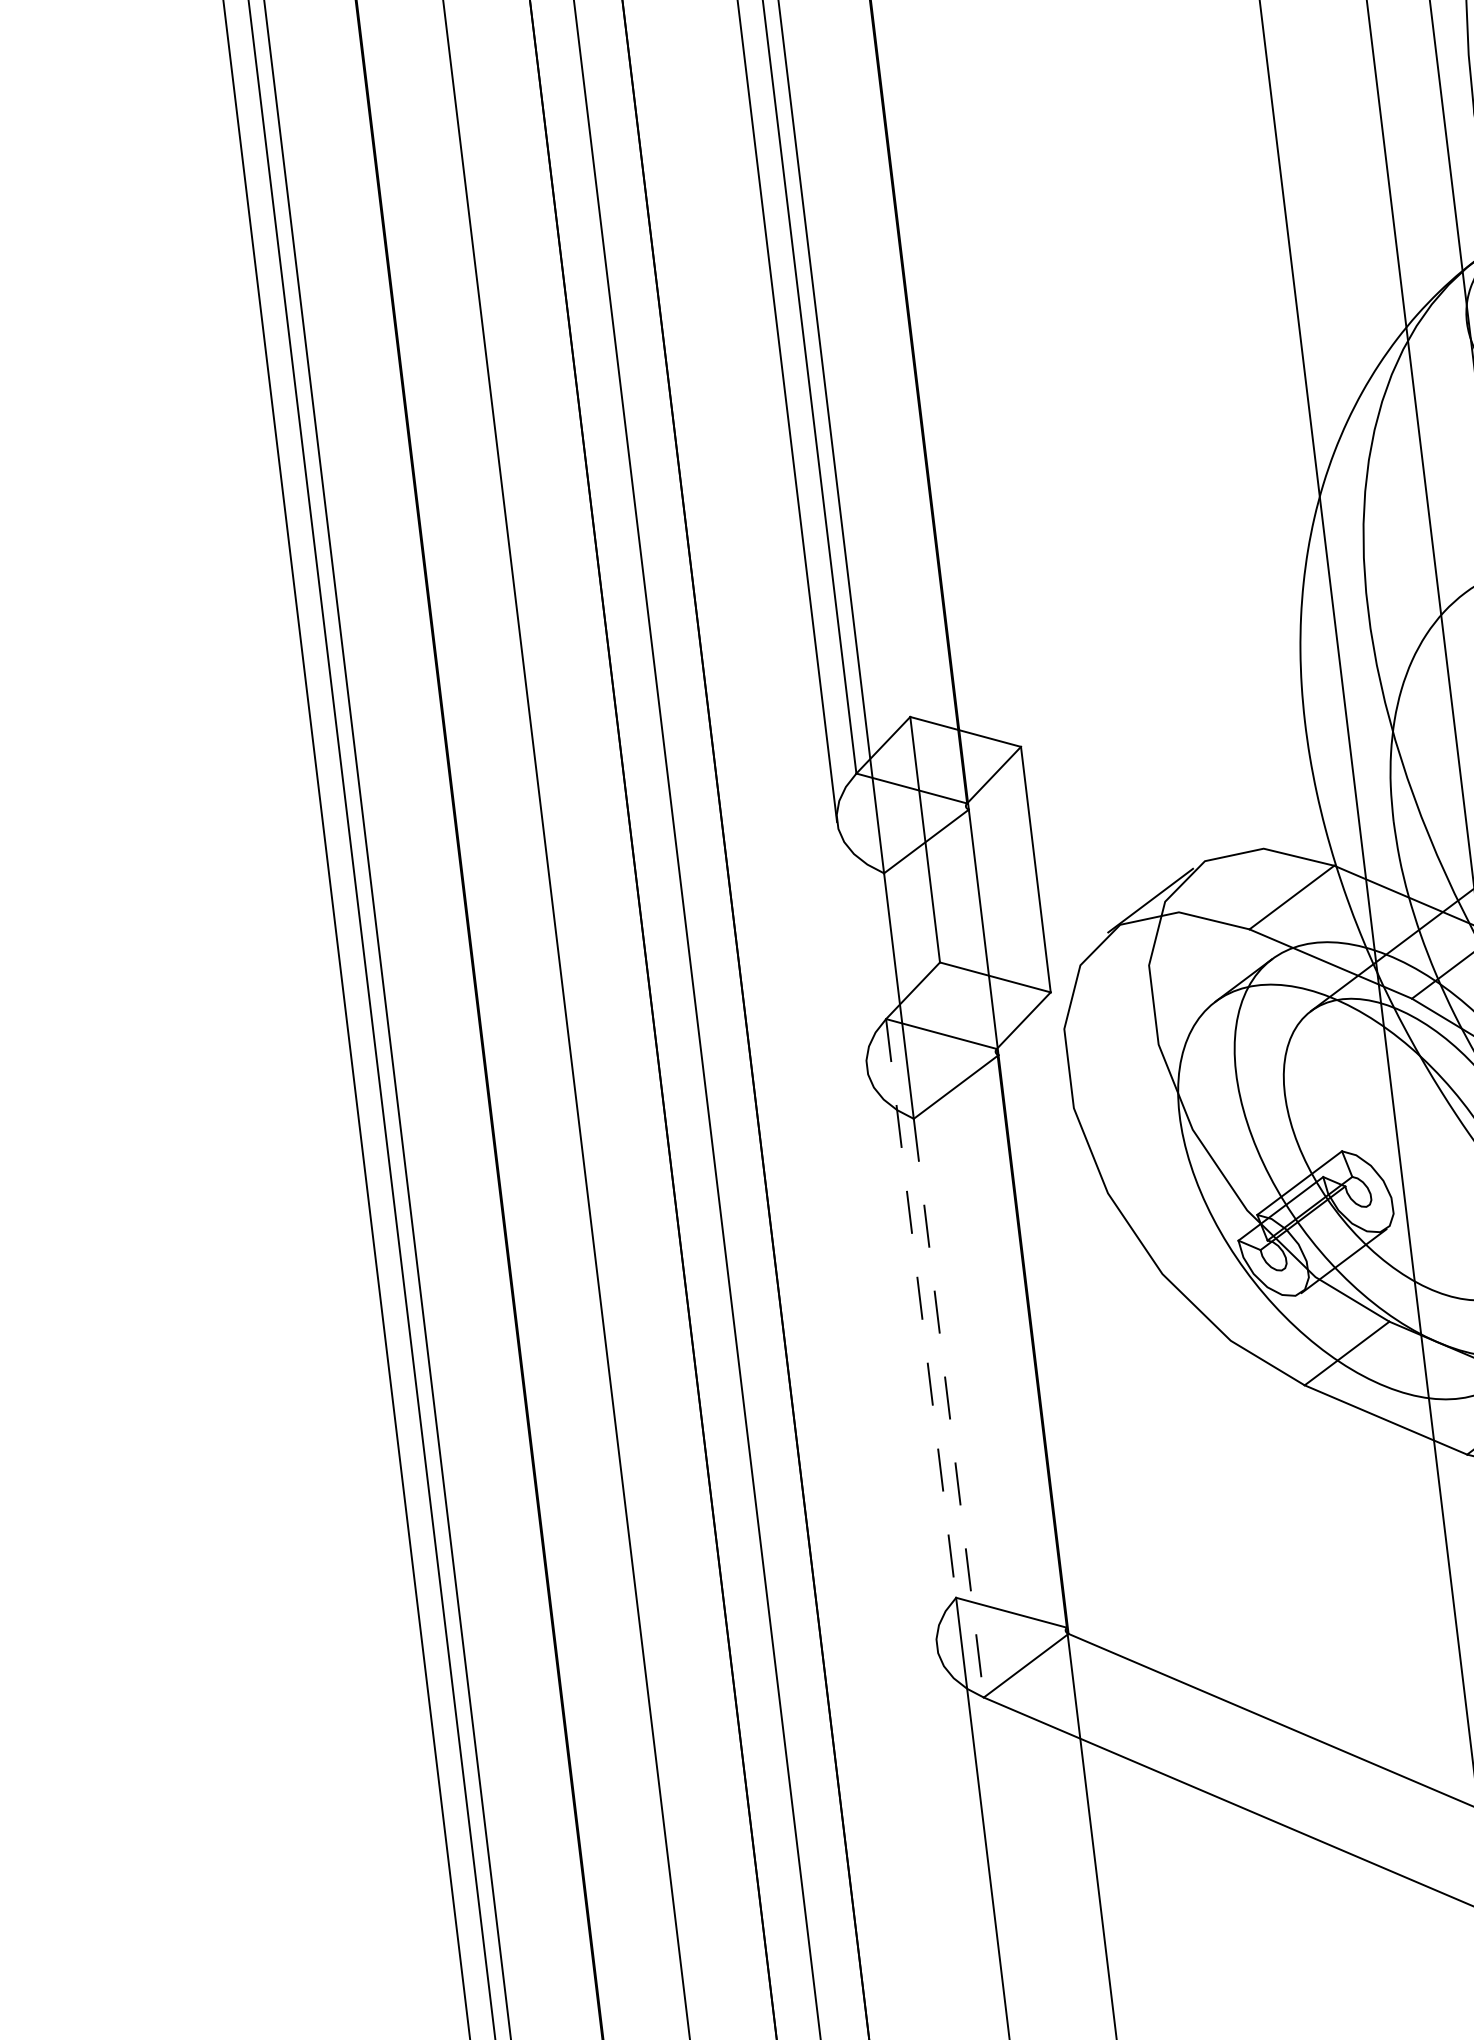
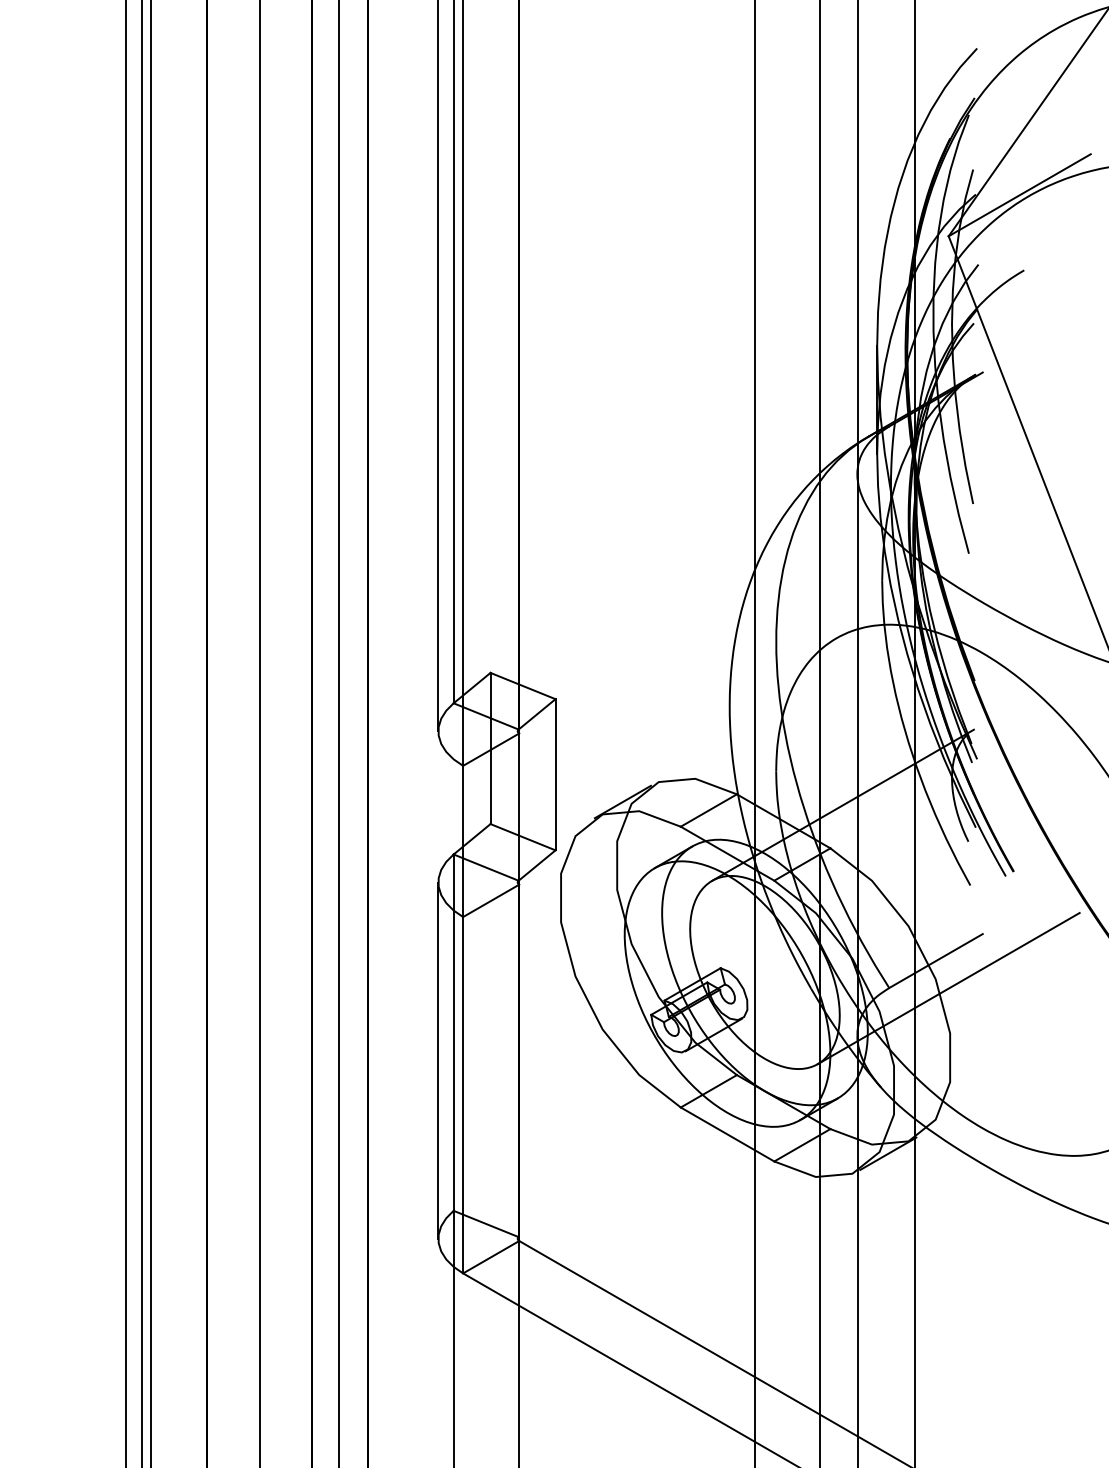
line: (921, 1309) -> (453, 1033), dashed -> solid
line: (901, 1356) -> (438, 1060), added
line: (949, 1408) -> (463, 1095), dashed -> solid

